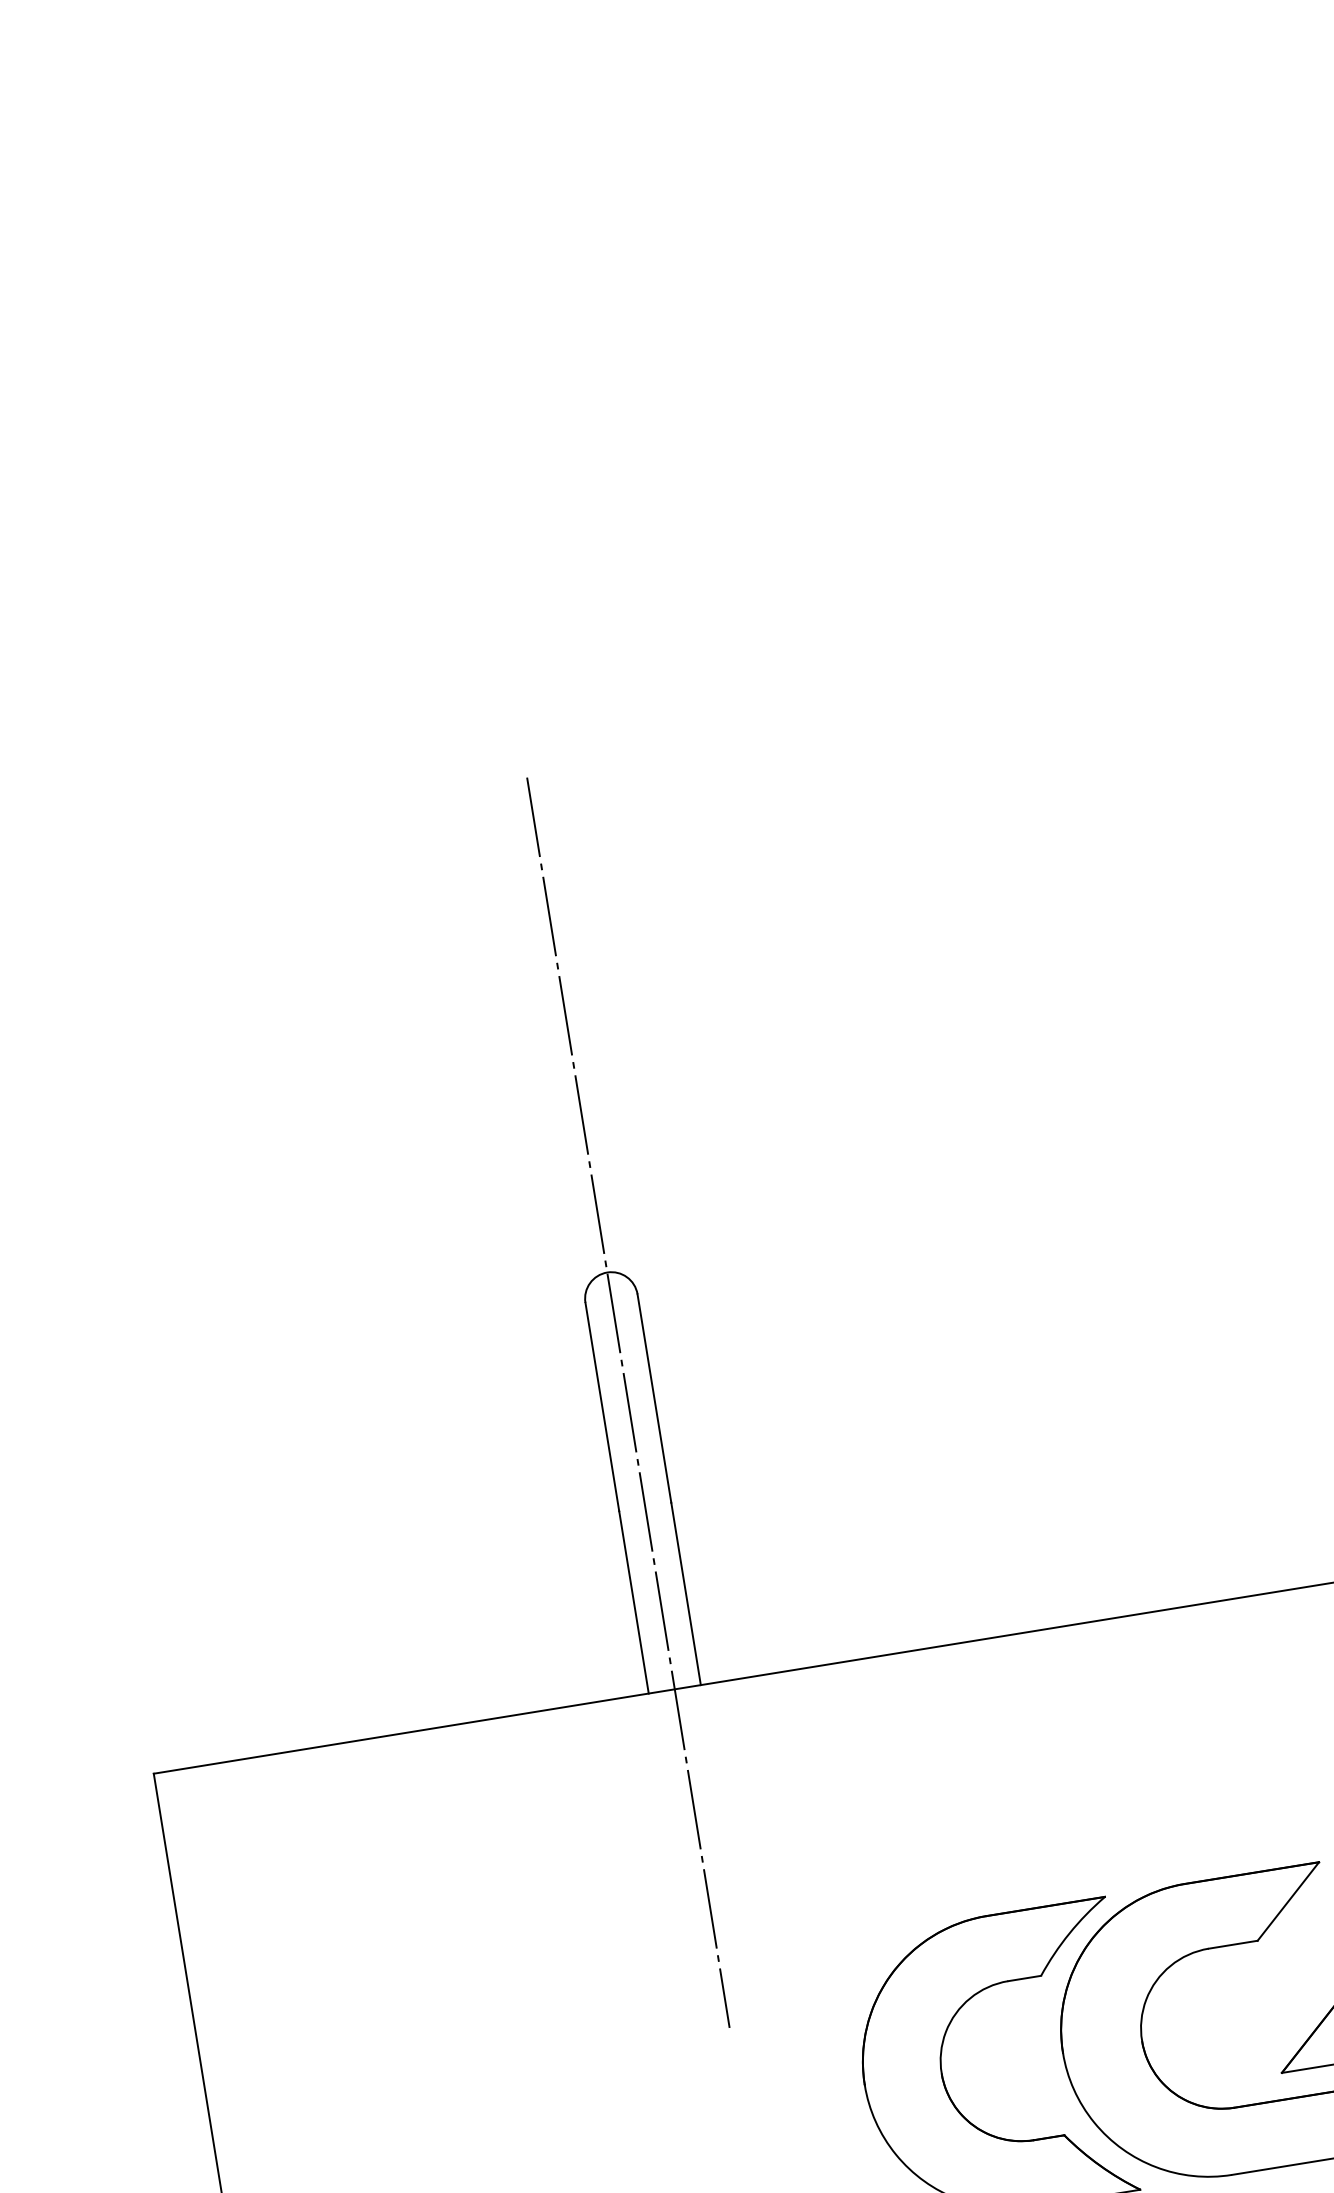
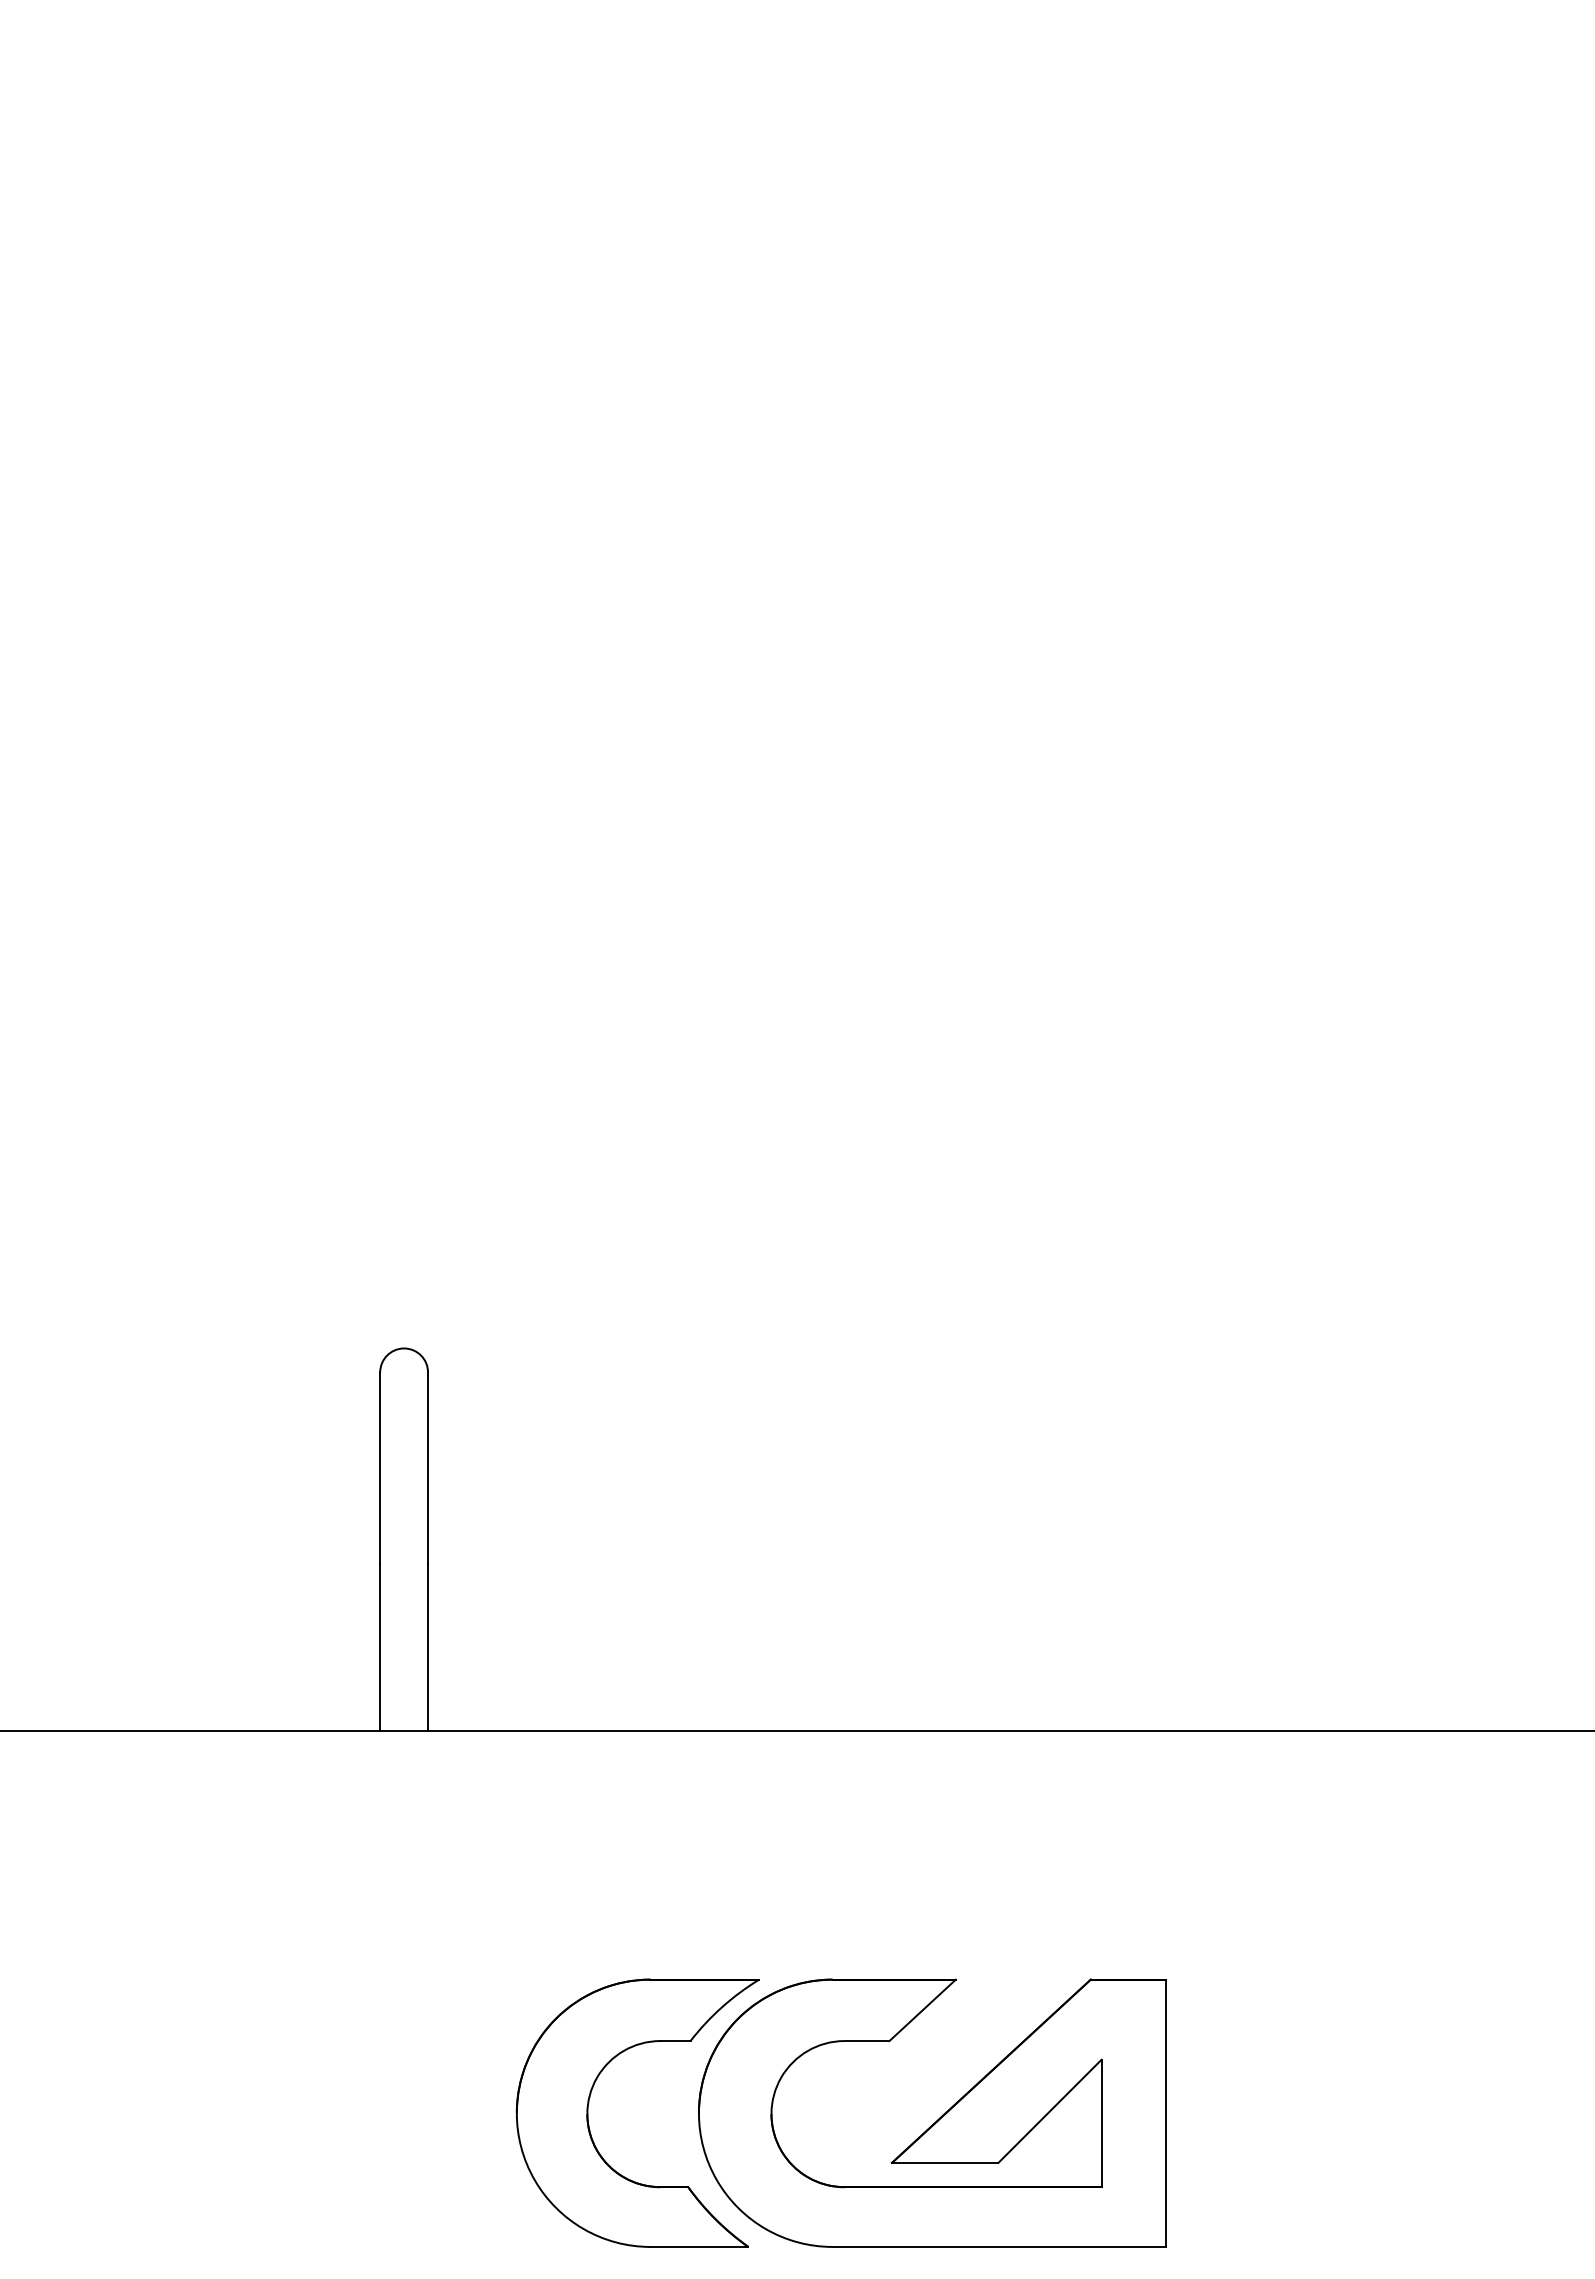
line: (628, 1402) -> (404, 1467), removed

